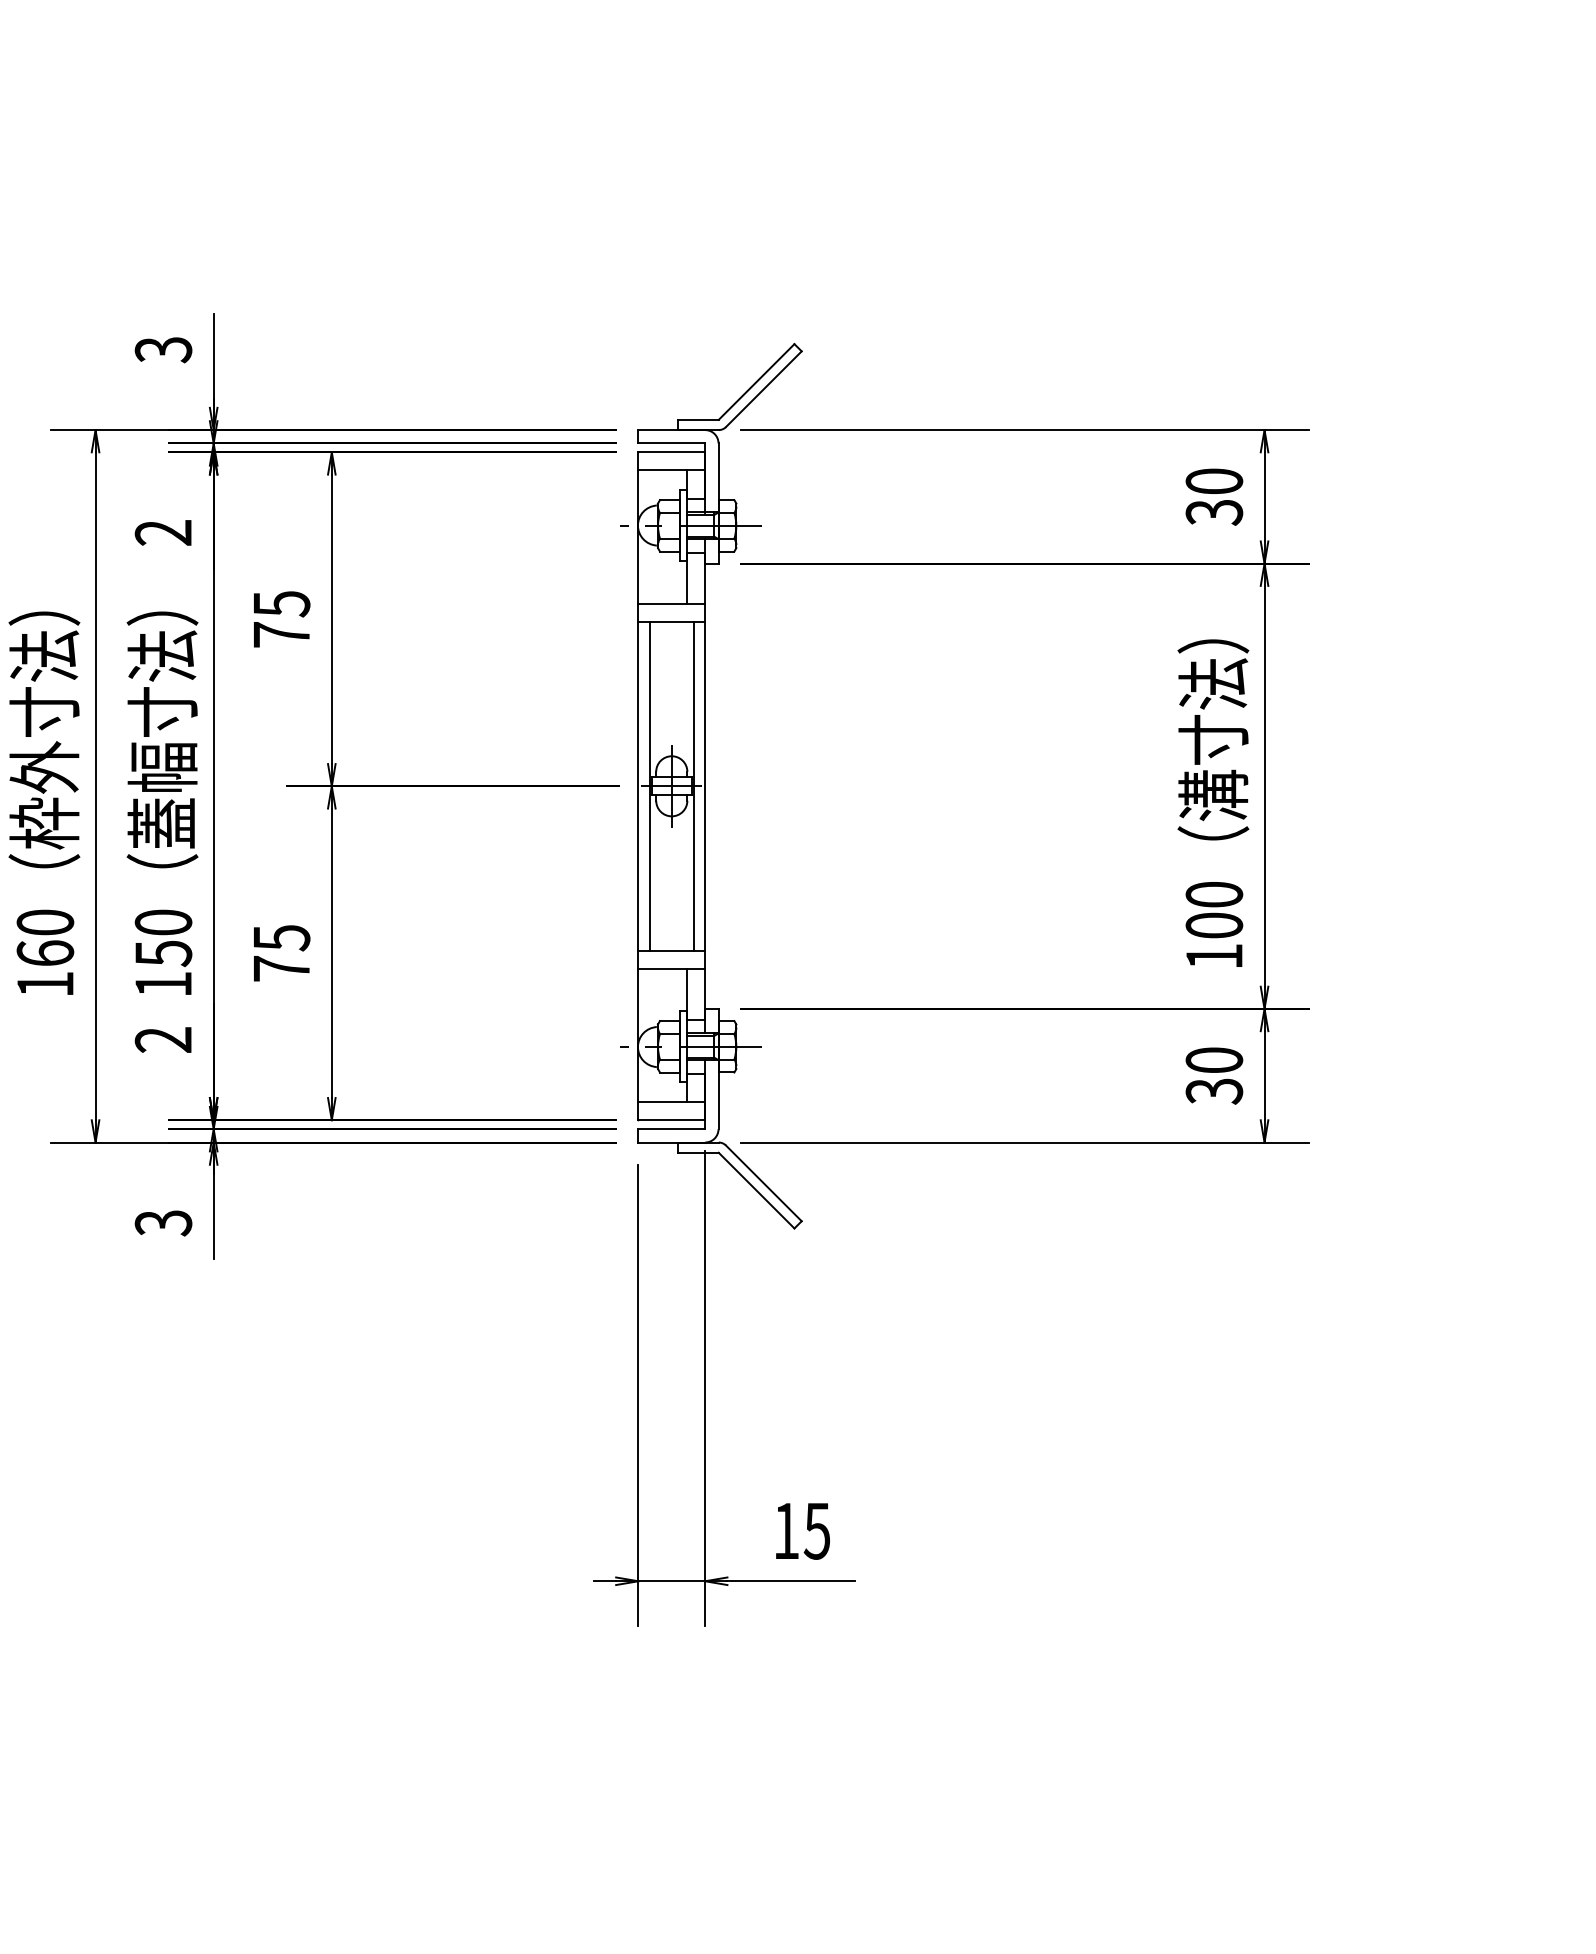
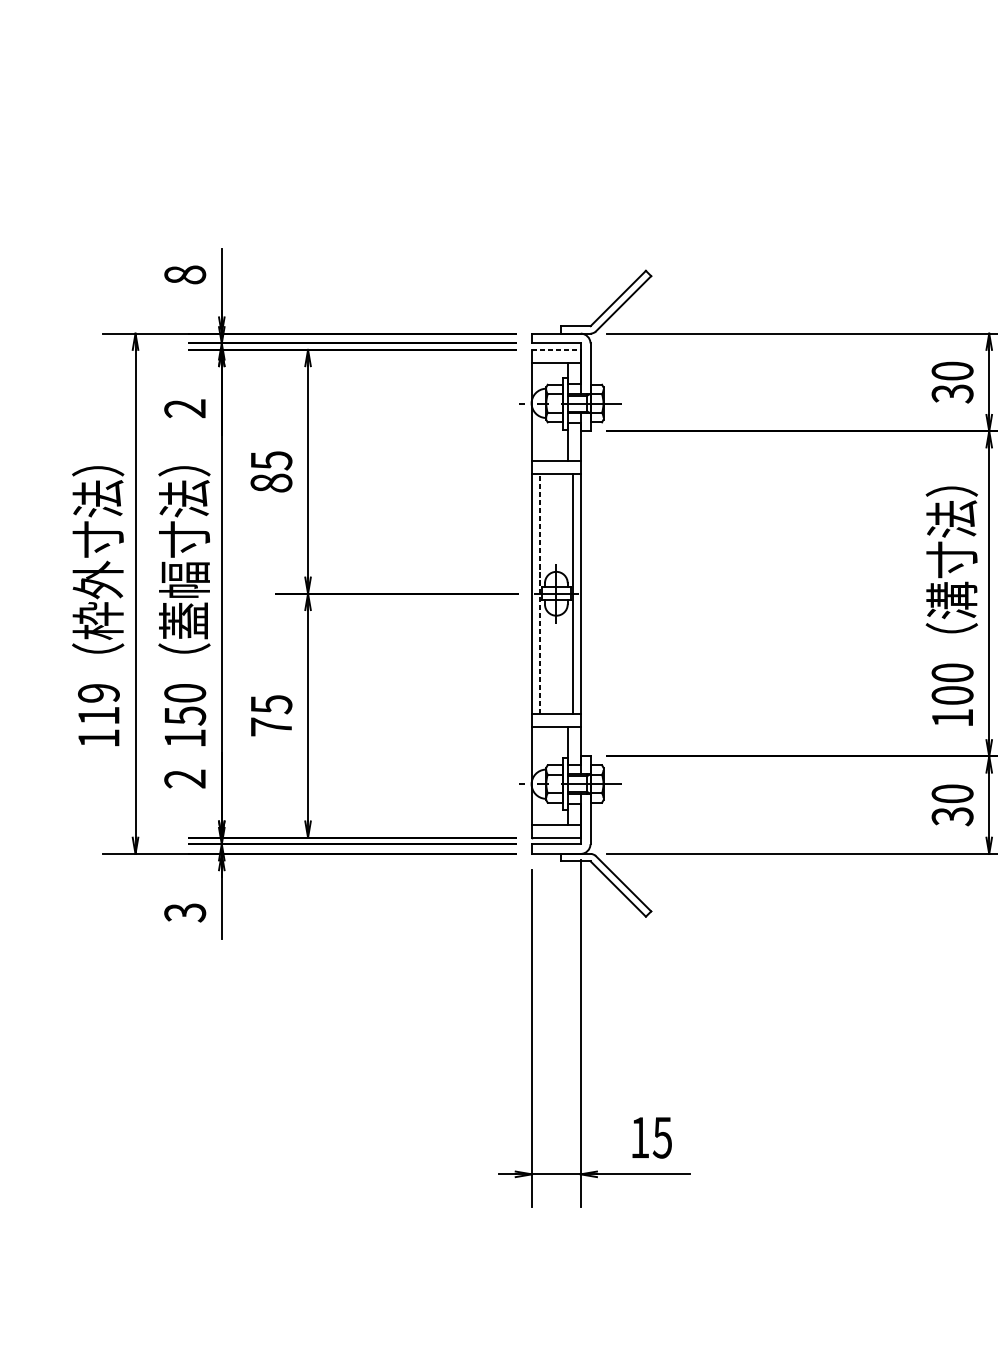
text: (163, 349) -> (185, 274), 3 -> 8
line: (672, 452) -> (556, 350), solid -> dashed
text: (281, 634) -> (271, 482), 75 -> 85
line: (649, 786) -> (540, 593), solid -> dashed
text: (45, 937) -> (98, 704), 160 -> 119

